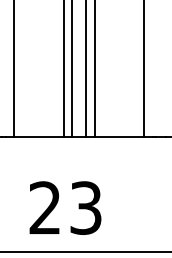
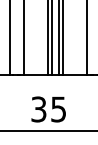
text: (64, 208) -> (48, 109), 23 -> 35

